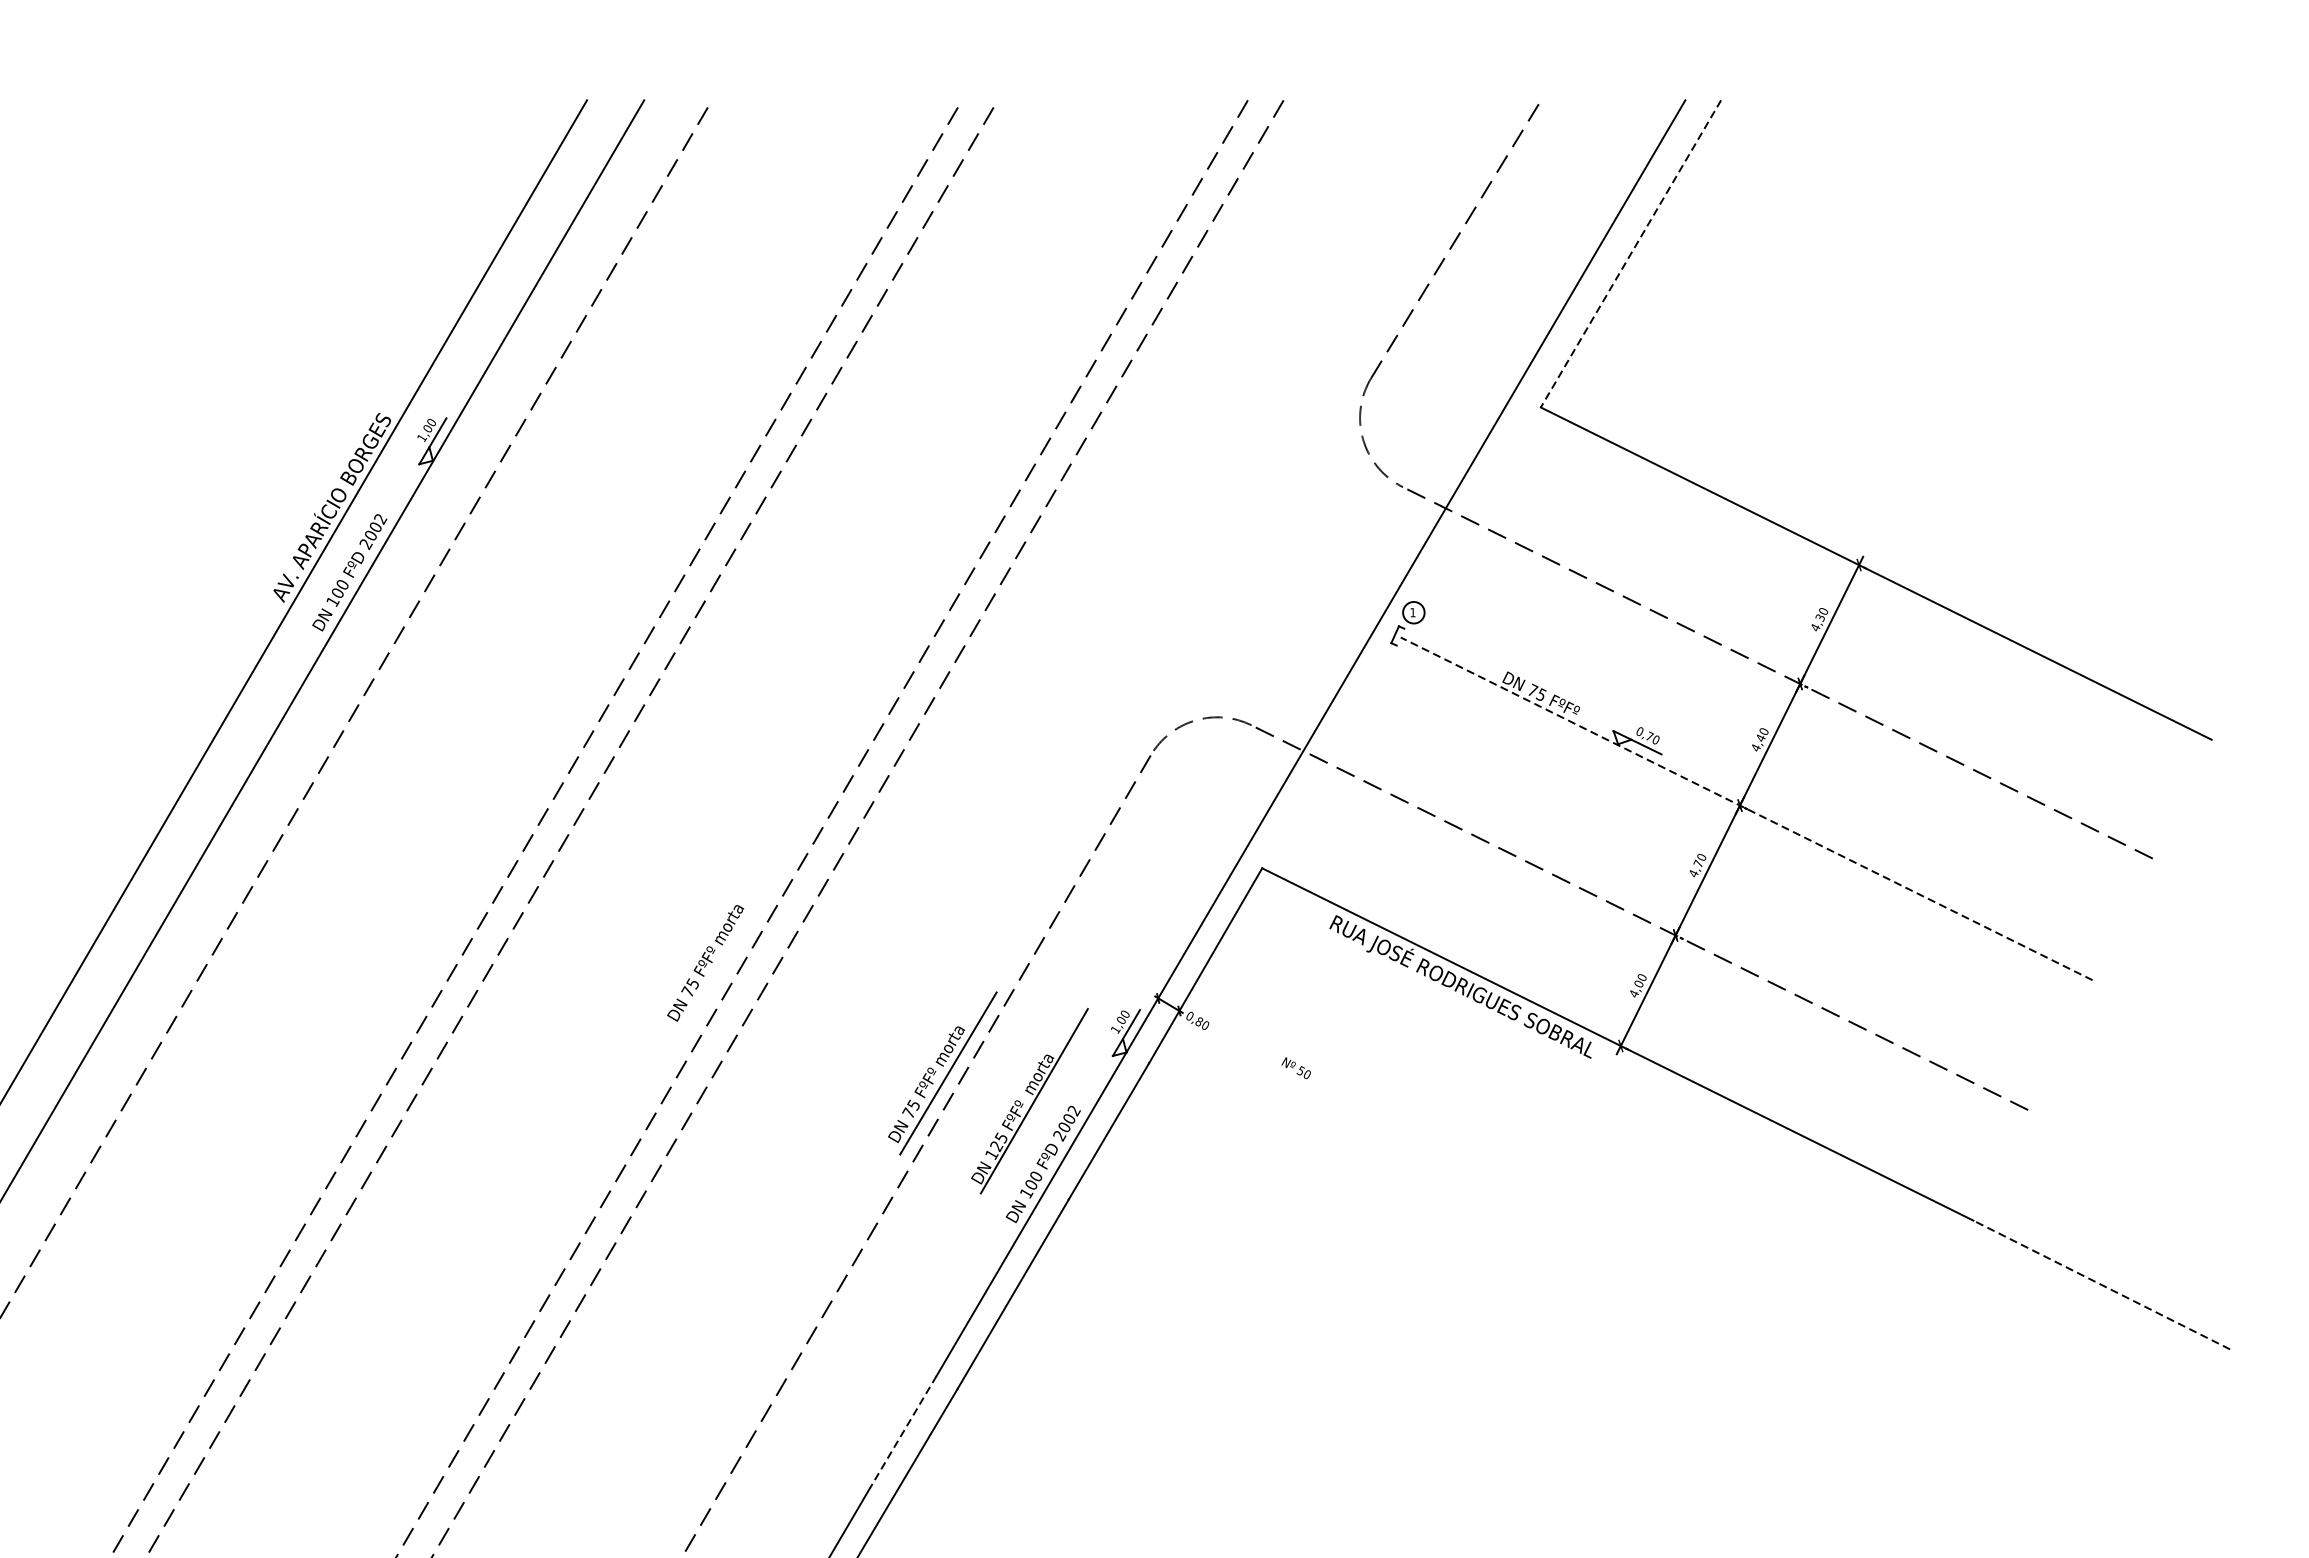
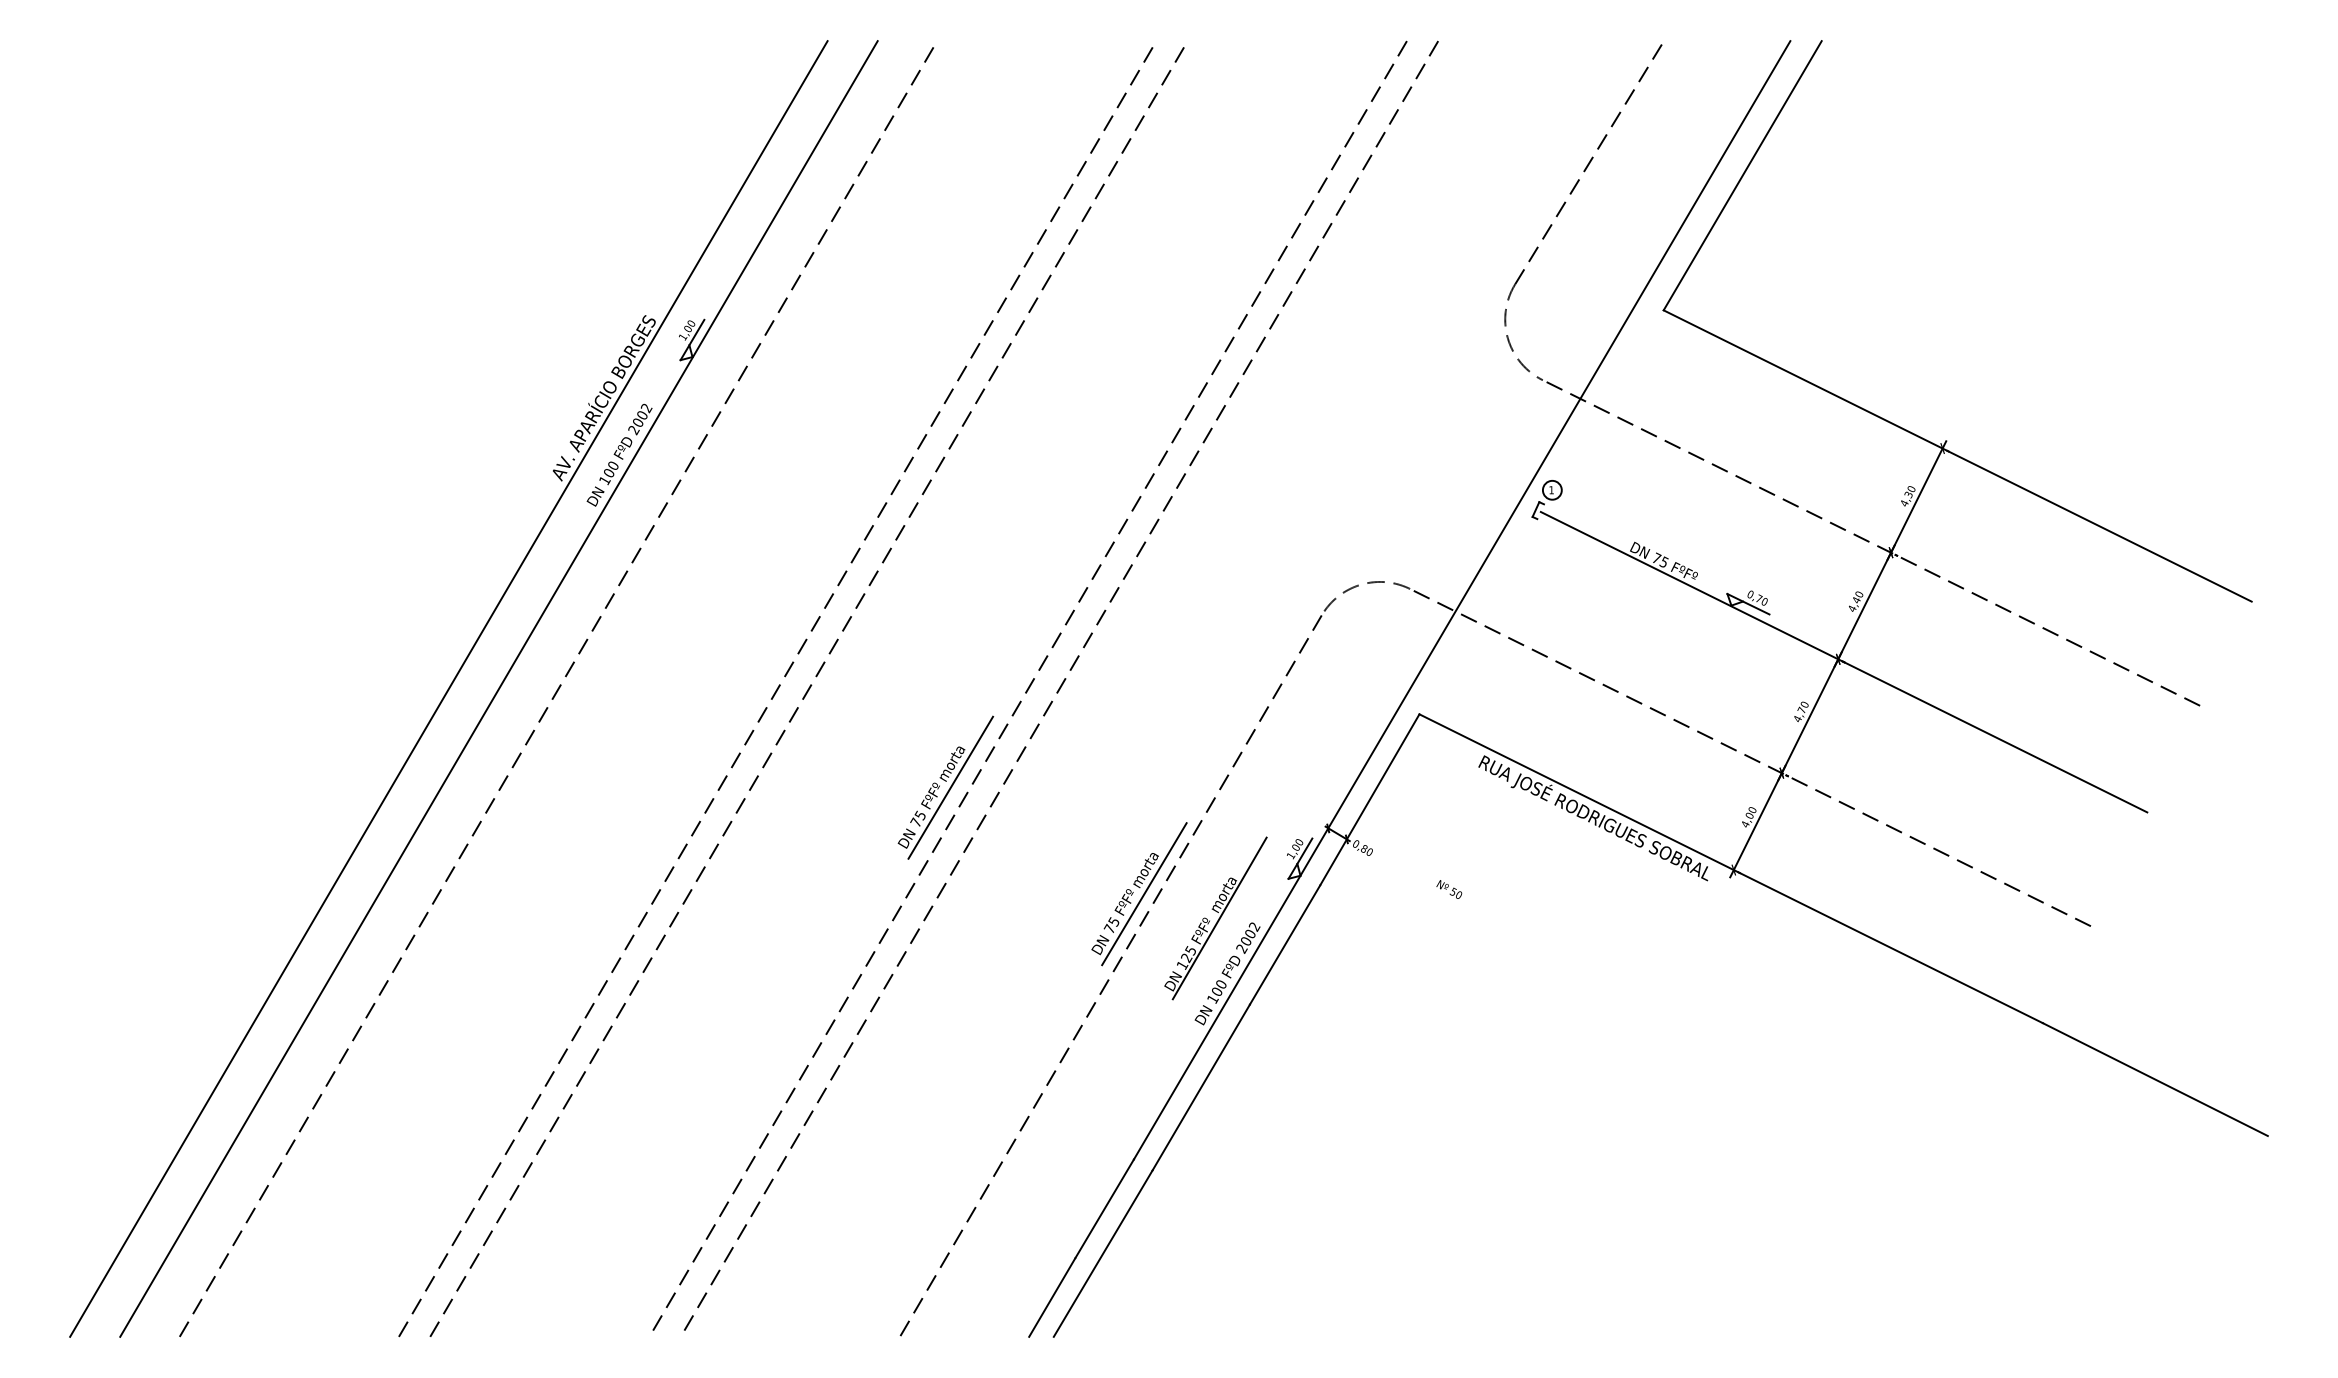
line: (1630, 254) -> (1742, 176), dashed -> solid
line: (1745, 808) -> (1843, 661), dashed -> solid
line: (727, 951) -> (950, 787), added
line: (2101, 1284) -> (2155, 1079), dashed -> solid
line: (902, 1433) -> (1104, 1209), dashed -> solid

